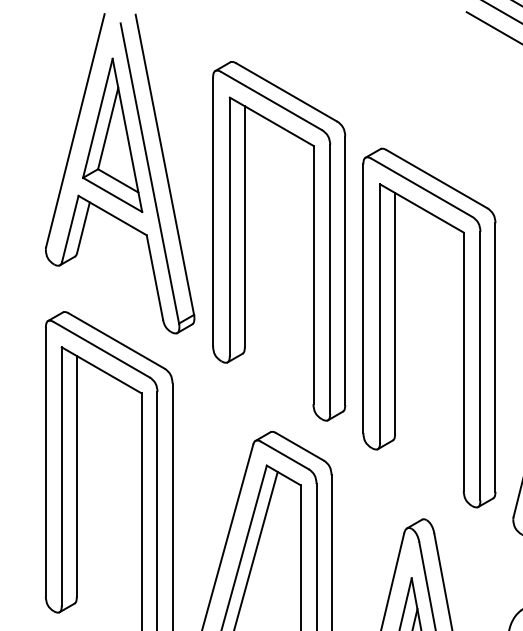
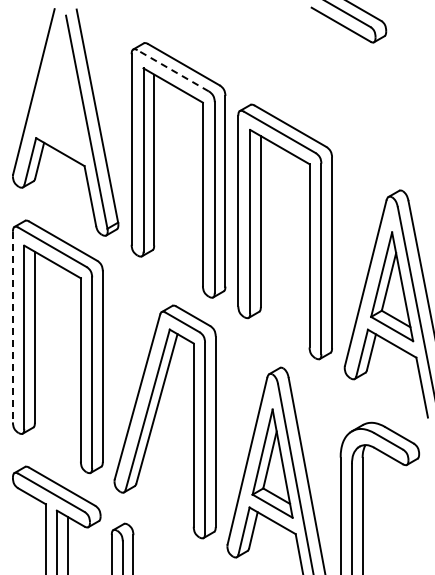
line: (270, 100) -> (172, 70), solid -> dashed
part: (112, 134) -> (60, 94), removed
line: (45, 462) -> (12, 327), solid -> dashed

